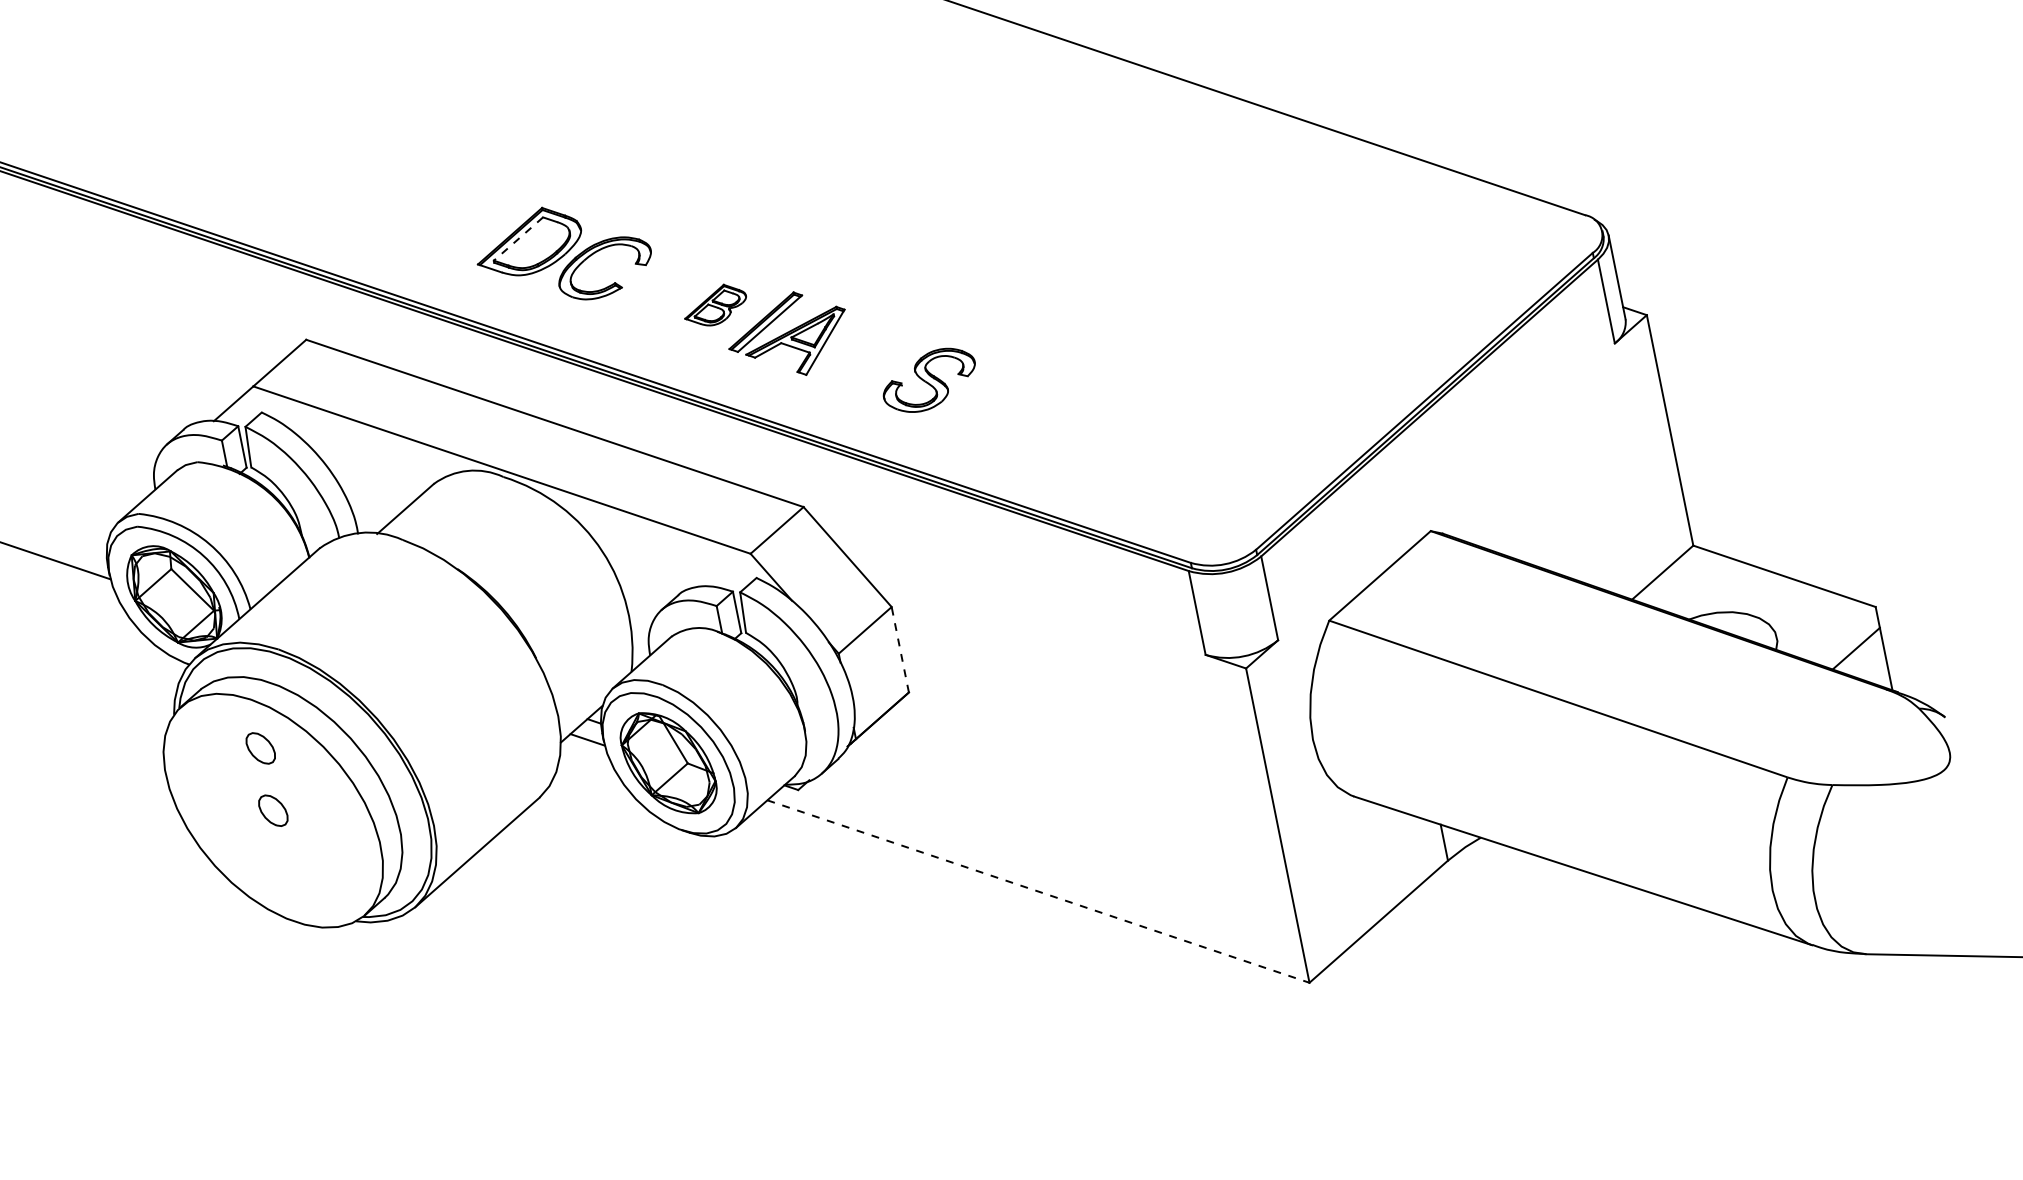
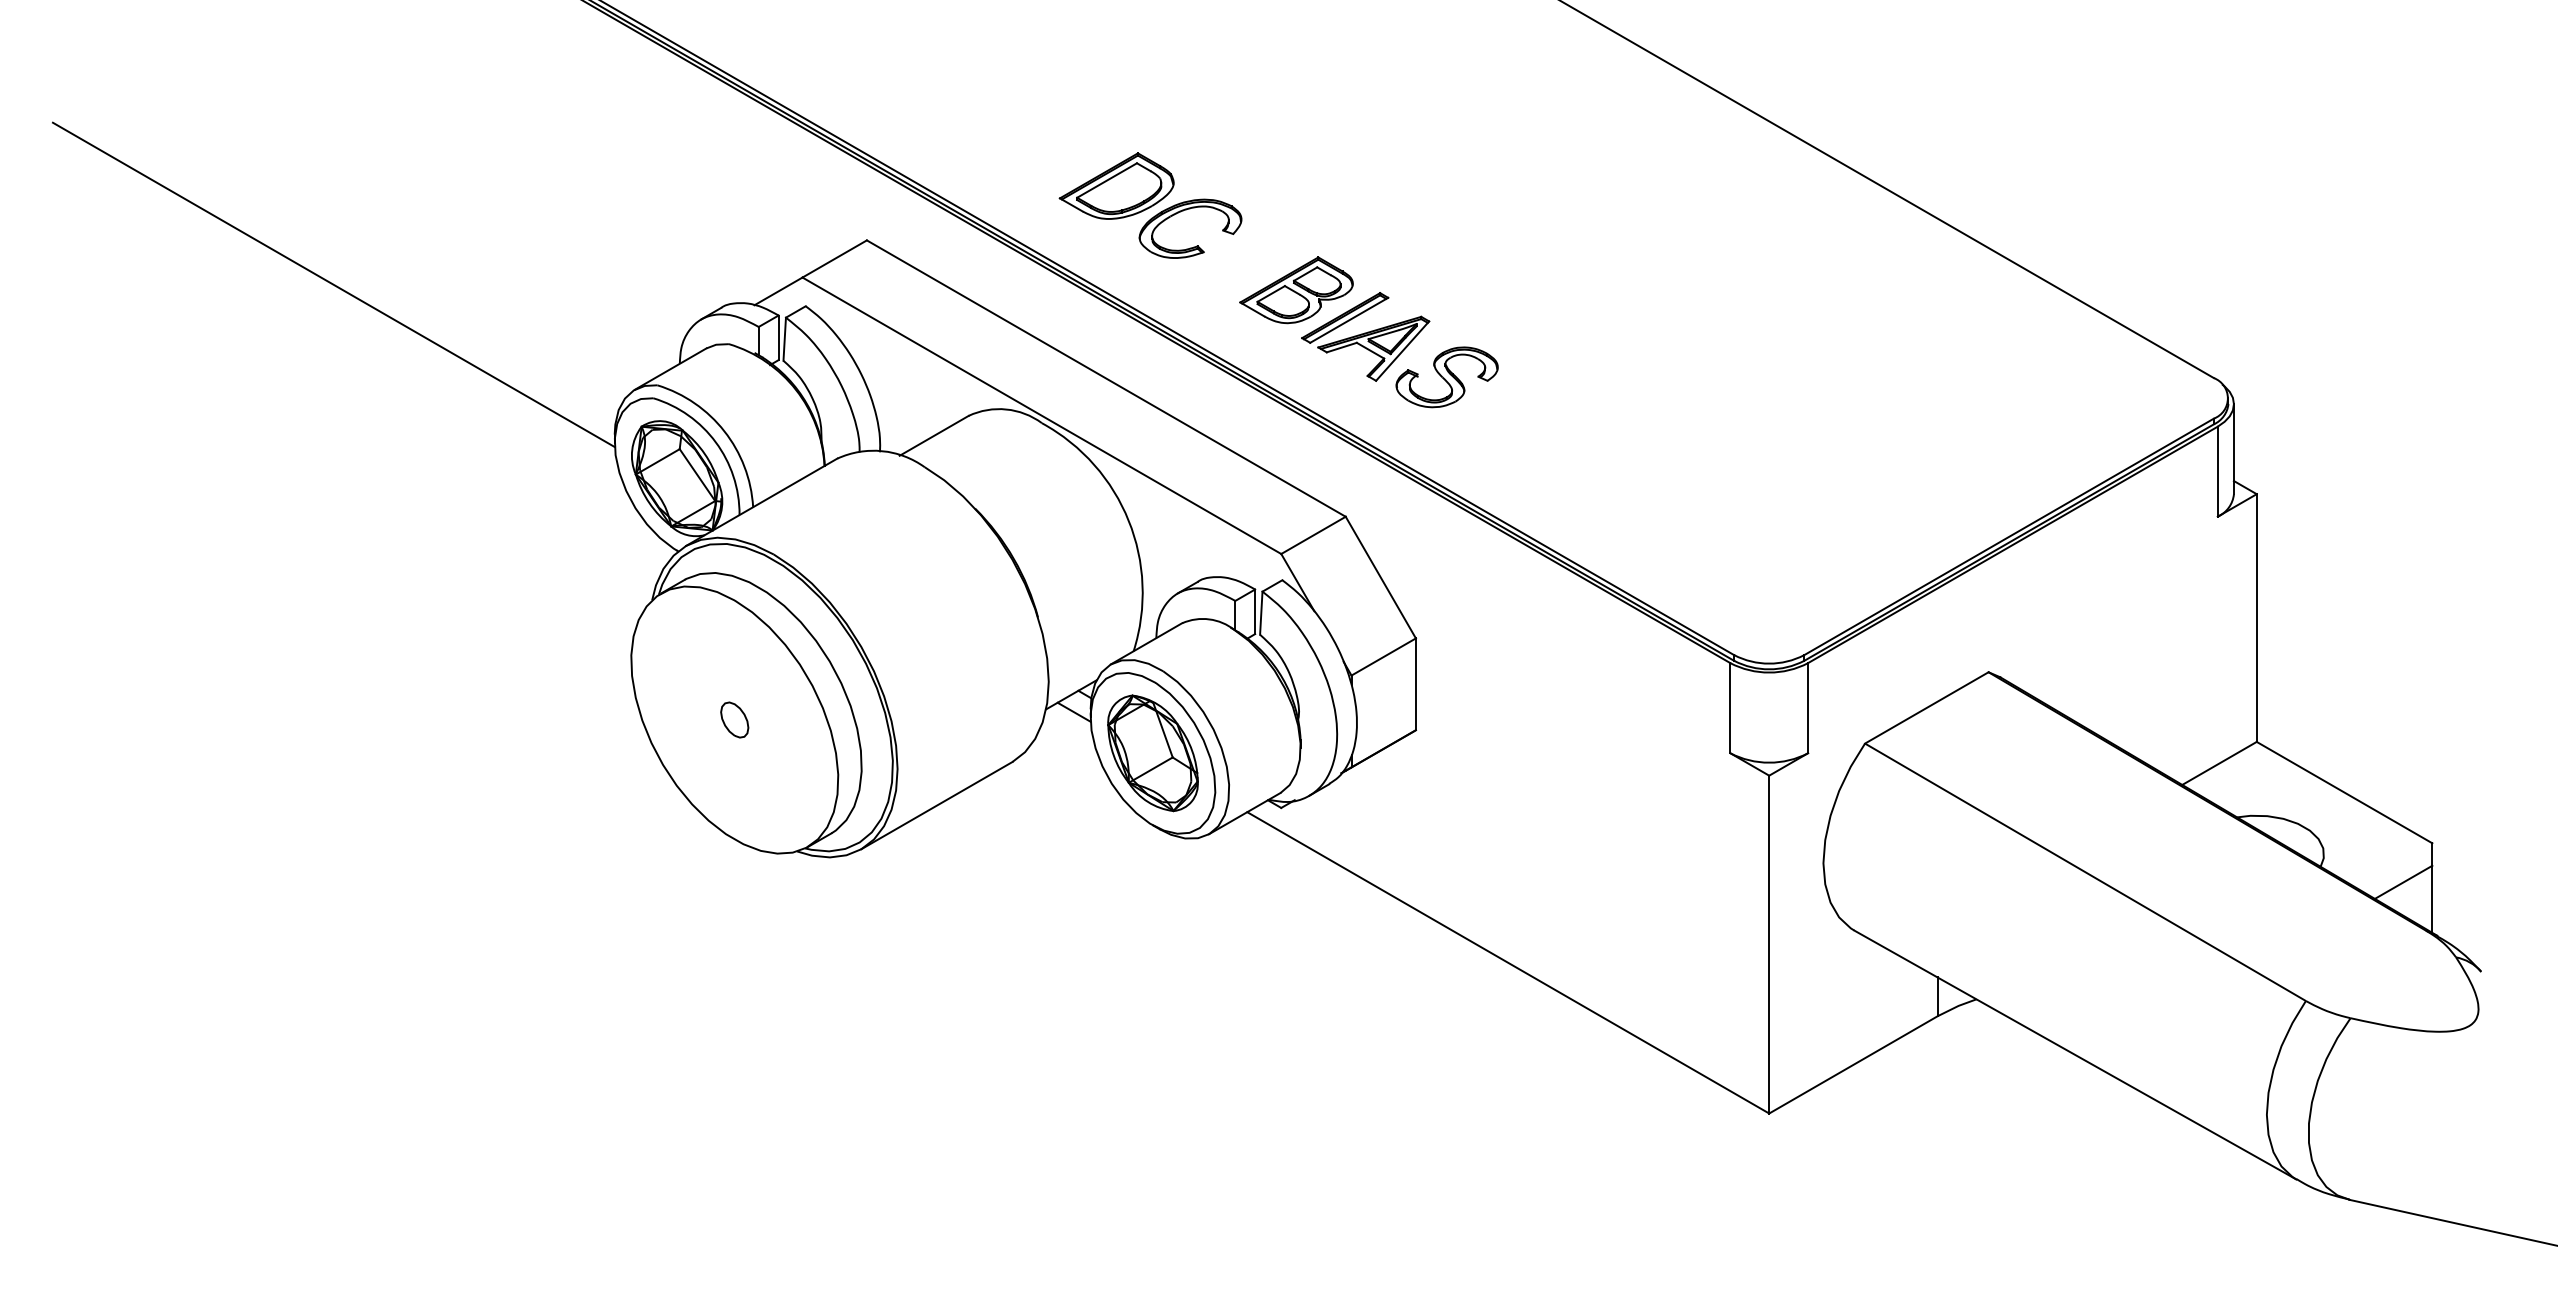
line: (518, 238) -> (1107, 180), dashed -> solid
part: (715, 305) -> (1296, 290), size x1.67
part: (928, 380) -> (1446, 377), moved
line: (899, 650) -> (1415, 684), dashed -> solid
part: (260, 747) -> (734, 652), removed
line: (1038, 892) -> (1508, 963), dashed -> solid

